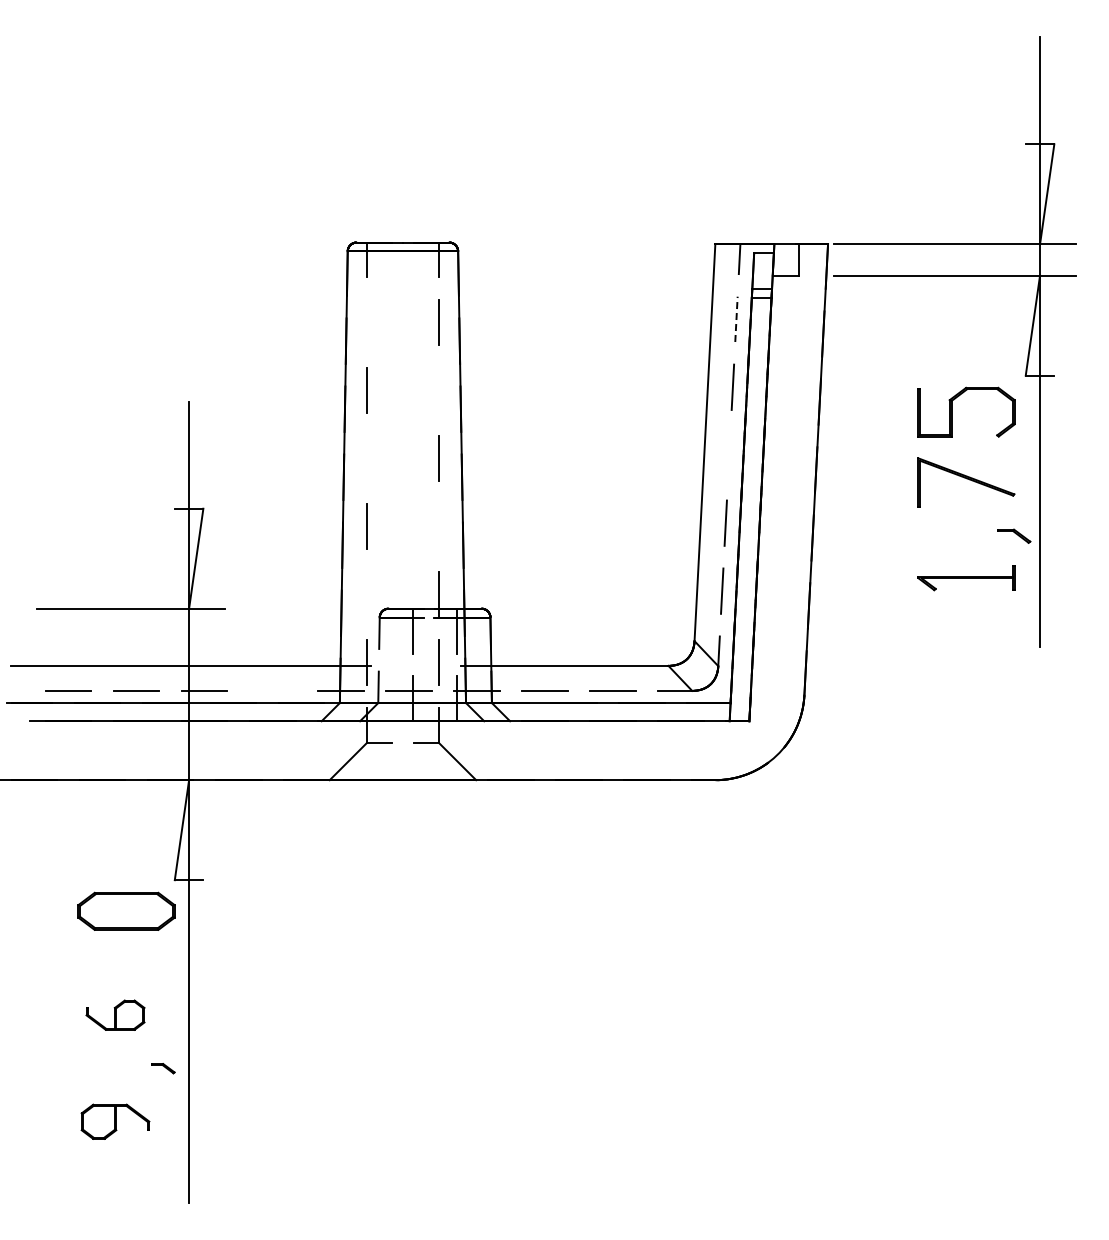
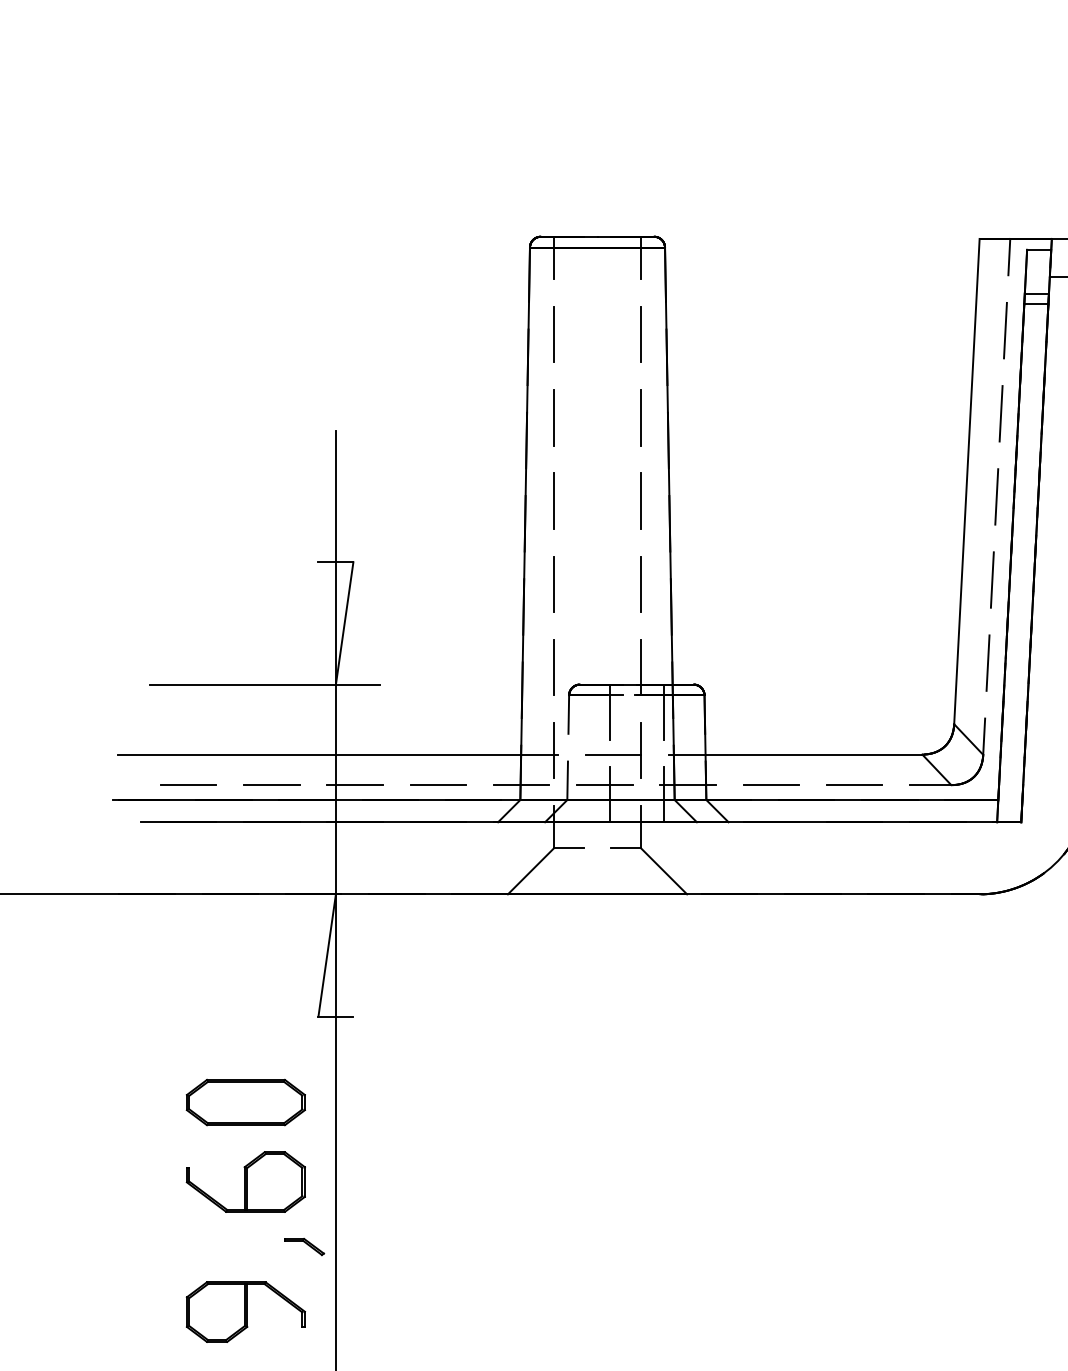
line: (736, 319) -> (1005, 330), dashed -> solid
line: (366, 322) -> (552, 334), added
line: (438, 390) -> (640, 417), added
line: (729, 454) -> (996, 495), added
line: (367, 458) -> (554, 500), added
line: (438, 526) -> (640, 584), added
line: (367, 594) -> (554, 667), added
line: (415, 665) -> (612, 754), added
line: (272, 690) -> (437, 784), added
part: (126, 910) -> (245, 1101), moved
part: (115, 1014) -> (245, 1180), size x1.67
part: (163, 1068) -> (304, 1247), size x1.43
part: (115, 1121) -> (245, 1311), size x1.43

